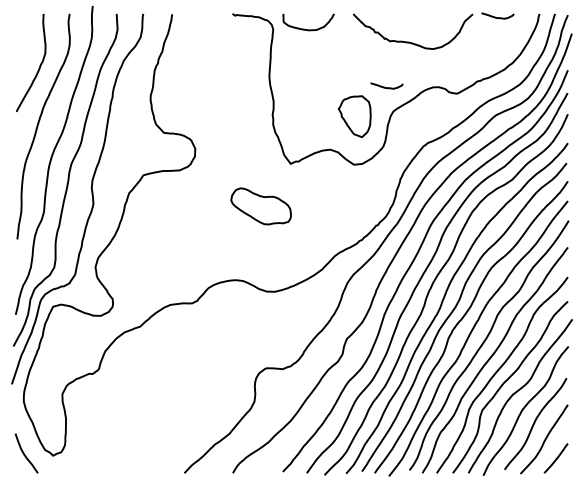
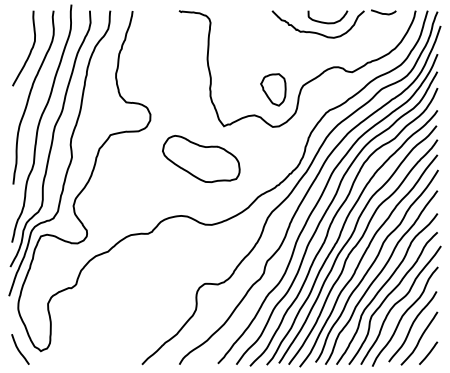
curve: (308, 29) -> (327, 22), moved
curve: (386, 87) -> (297, 67), removed
part: (260, 206) -> (200, 159), size x1.67

